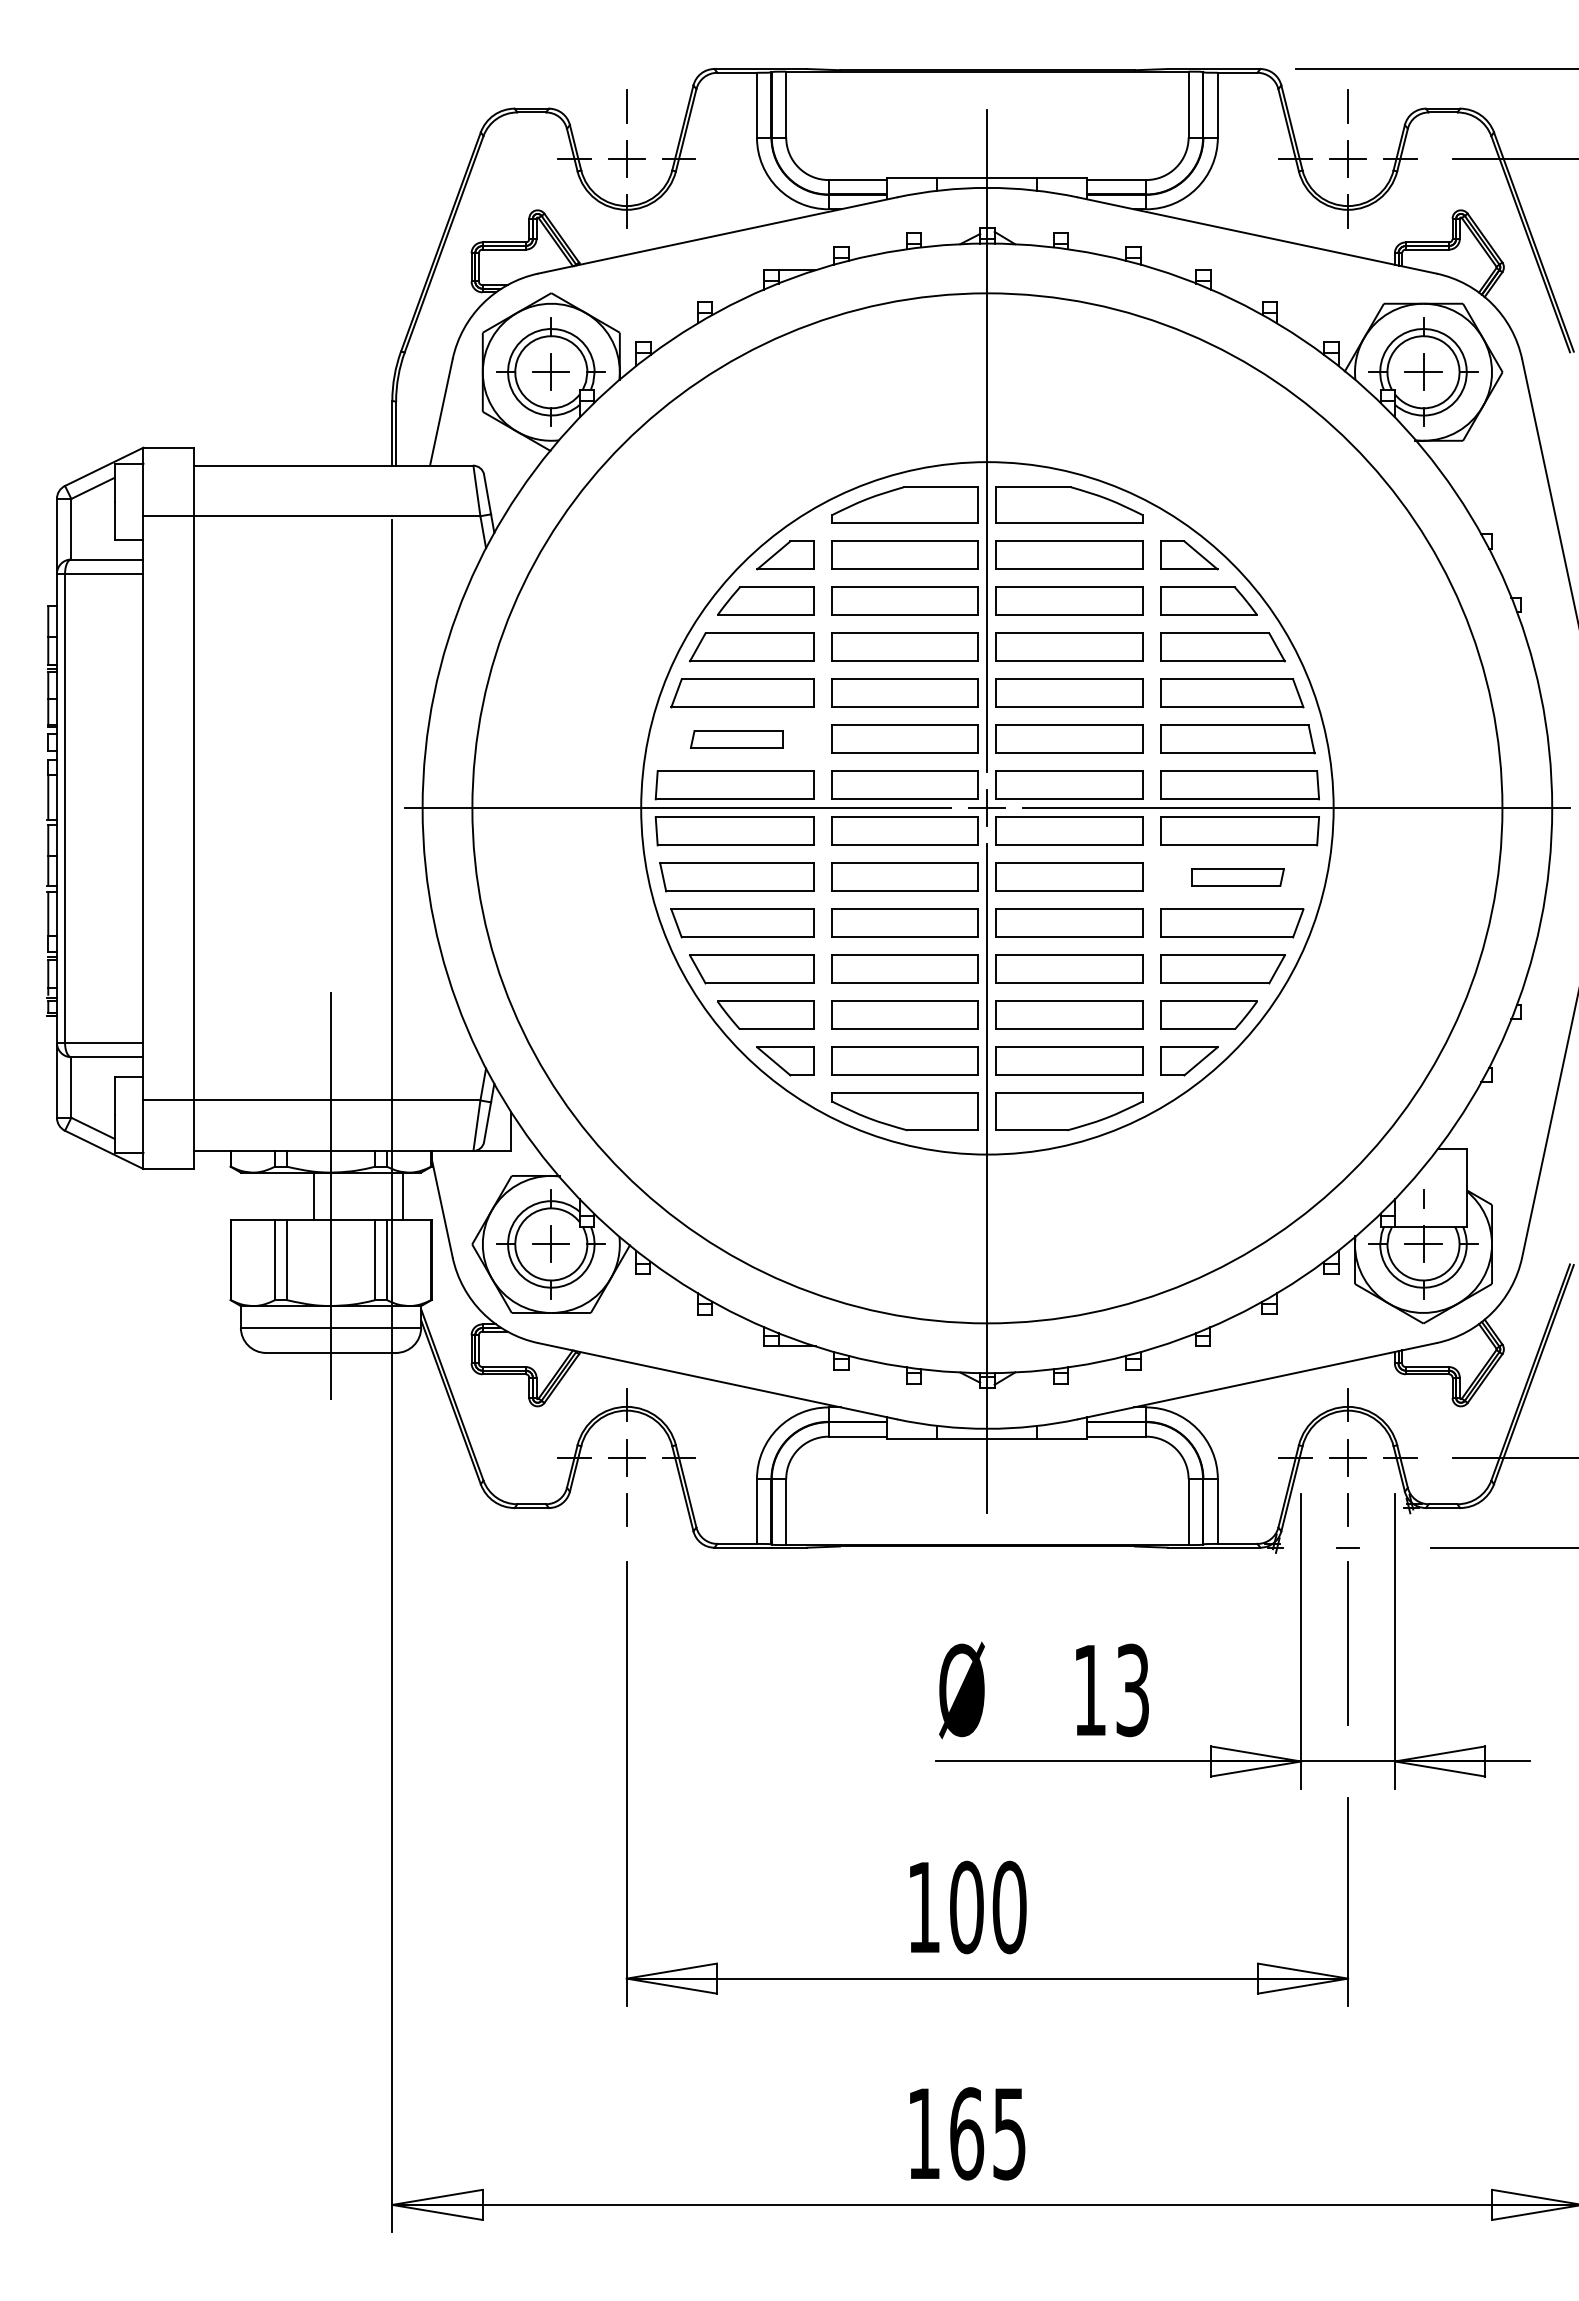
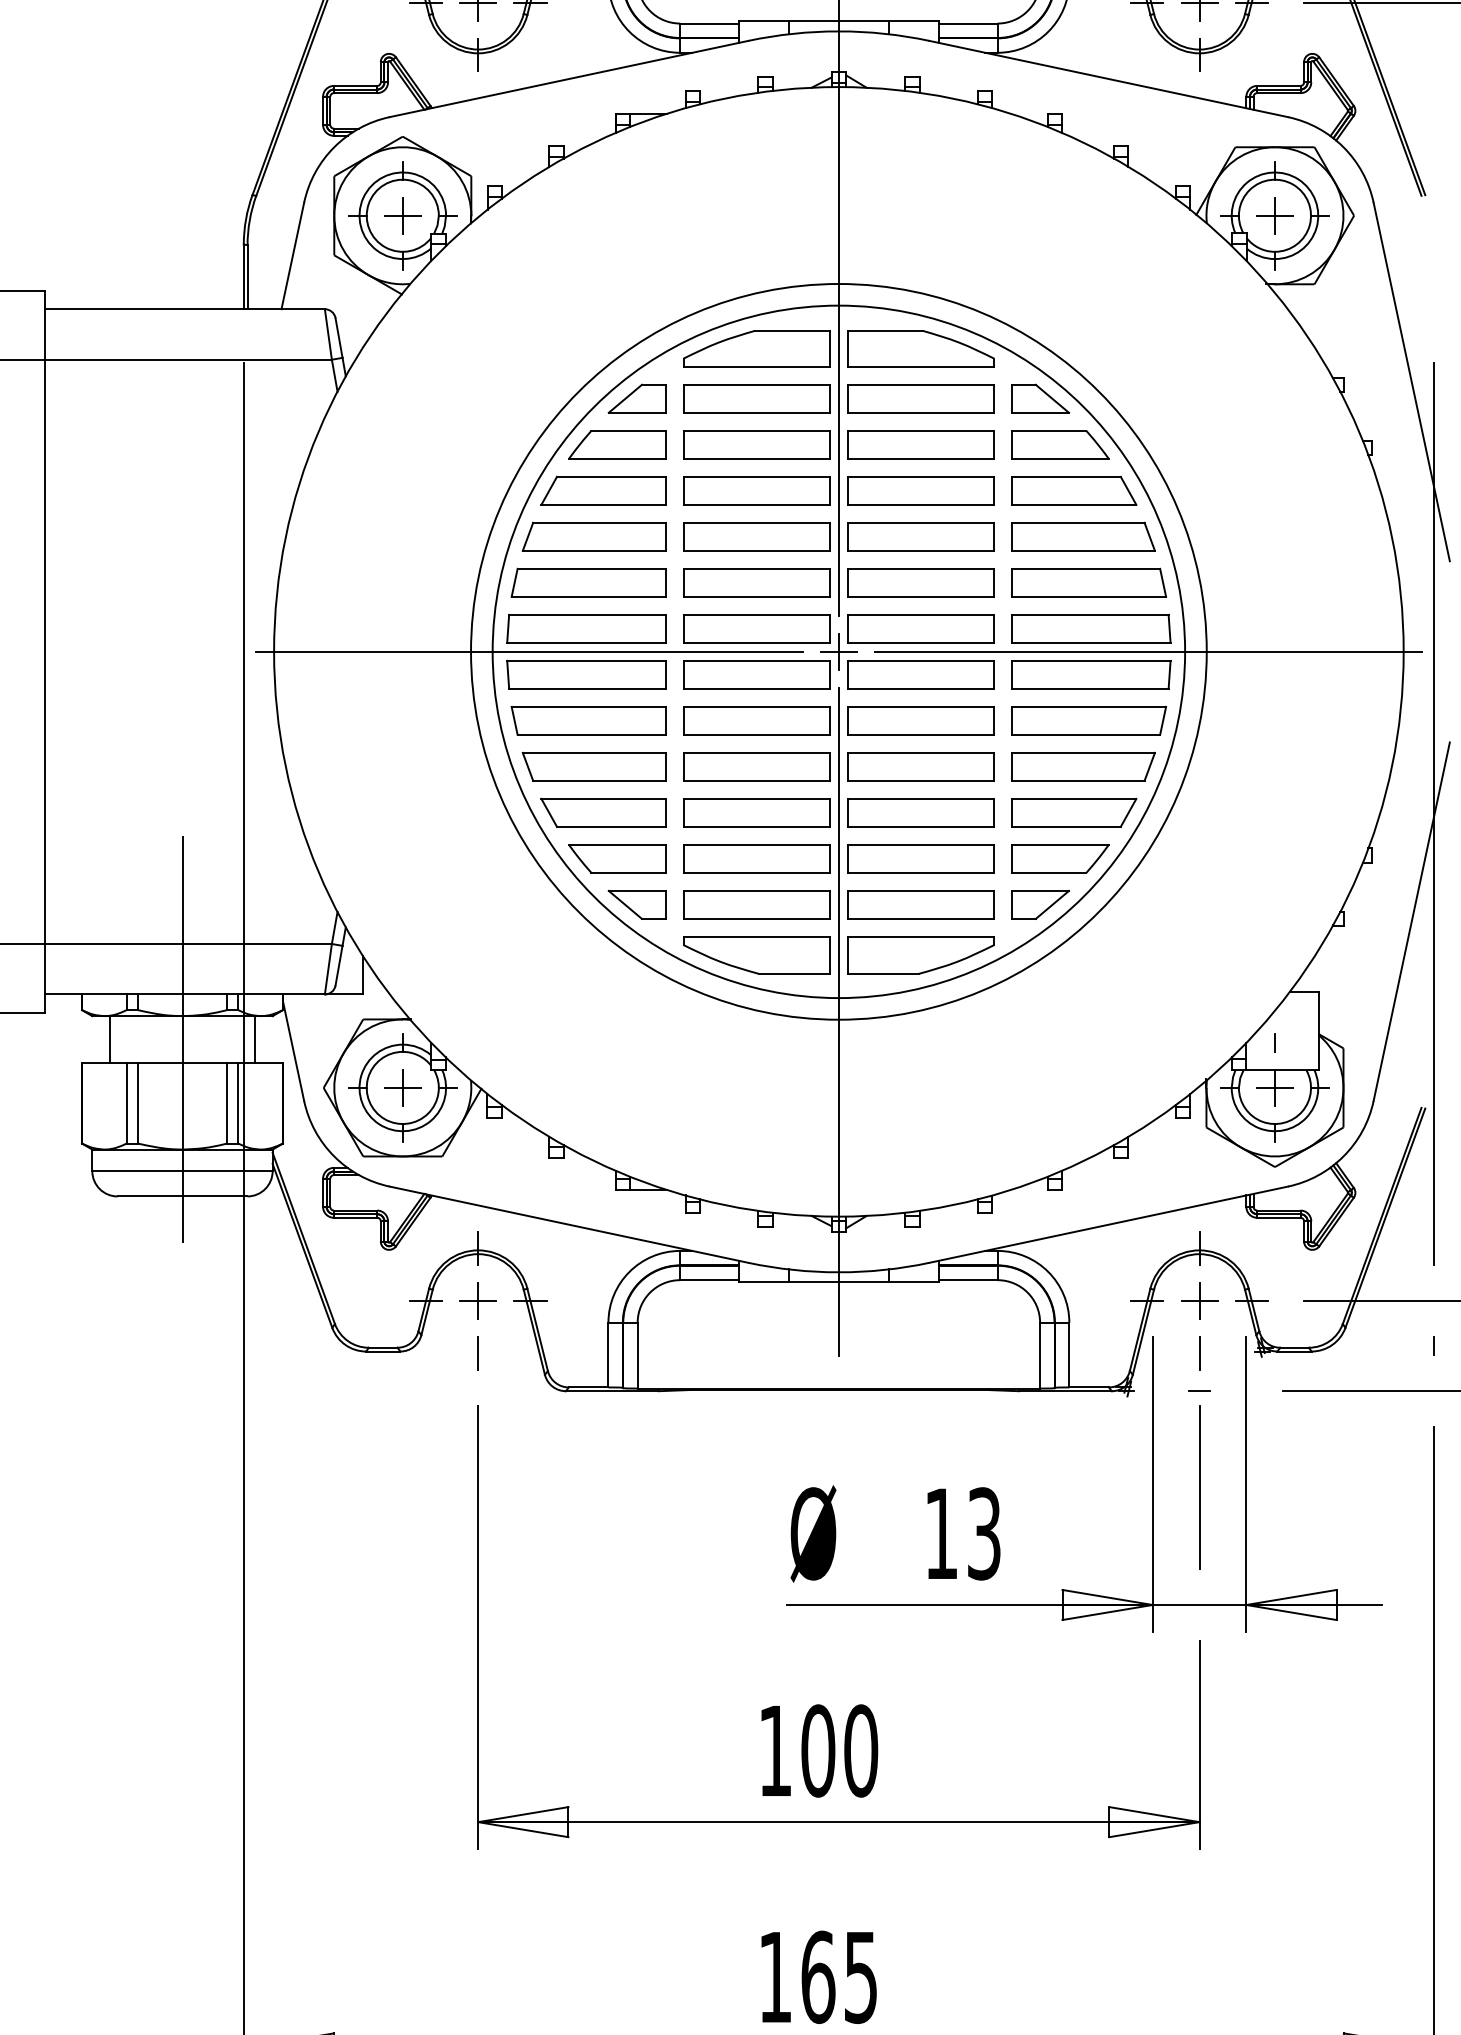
part: (736, 739) -> (587, 583), size x1.67
circle: (987, 808) -> (838, 652), size x0.71
part: (1237, 877) -> (1088, 721), size x1.67
line: (313, 1195) -> (109, 1039), moved

